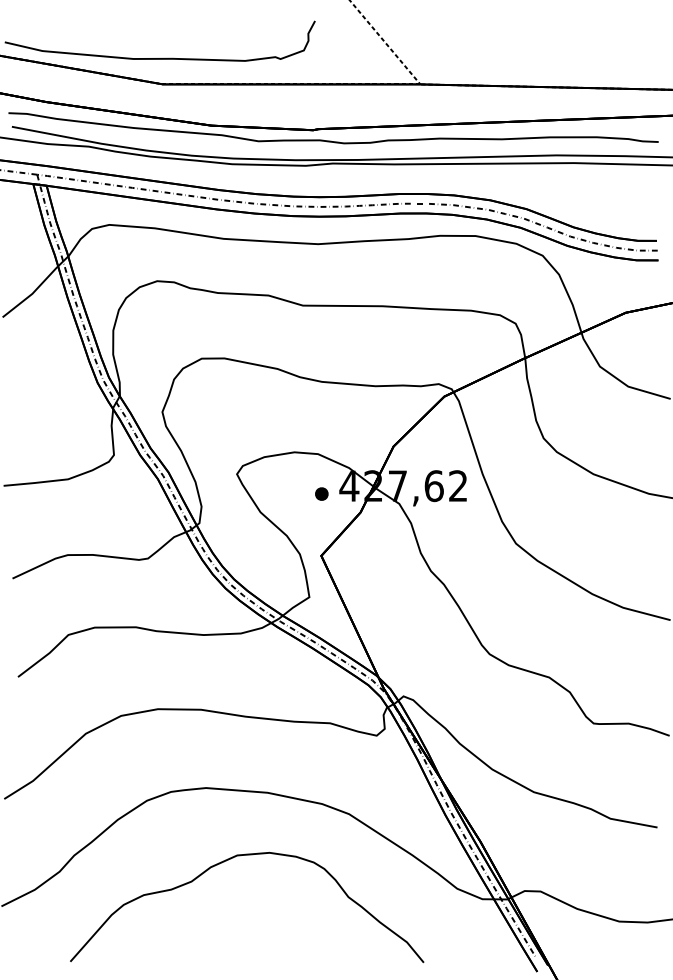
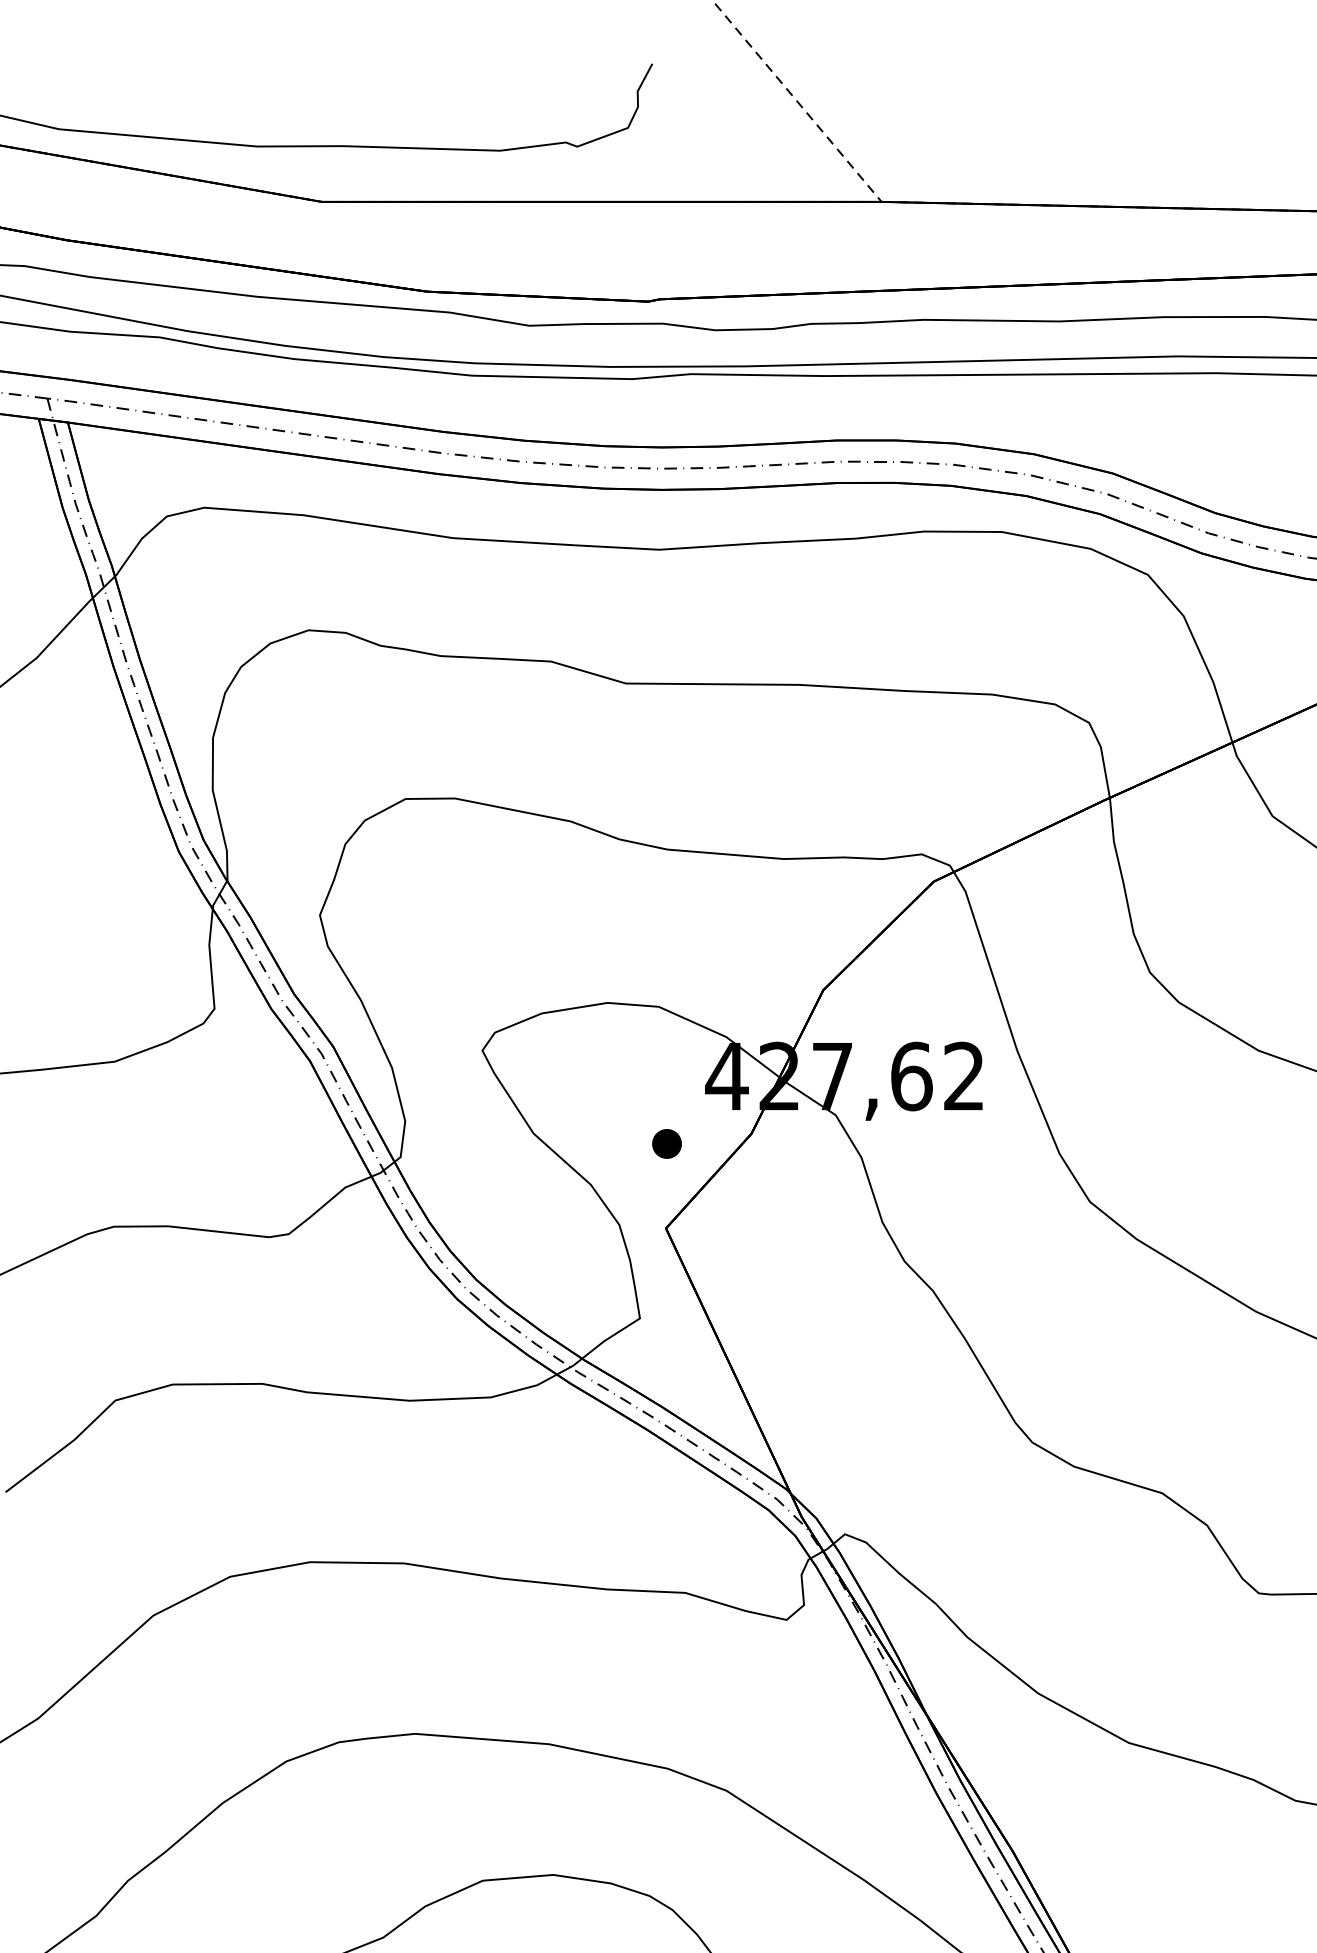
part: (321, 493) -> (666, 1142), moved

